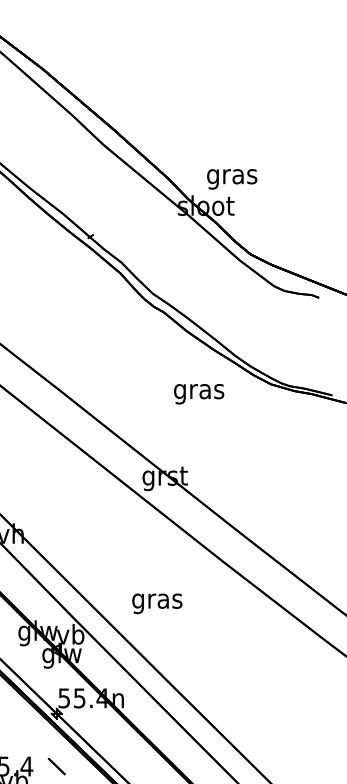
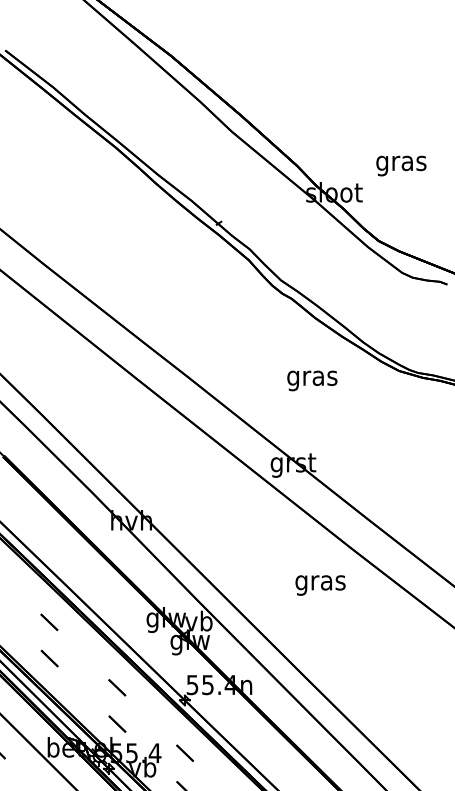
text: (232, 178) -> (401, 165), moved
text: (199, 393) -> (312, 380), moved
text: (157, 603) -> (320, 585), moved

